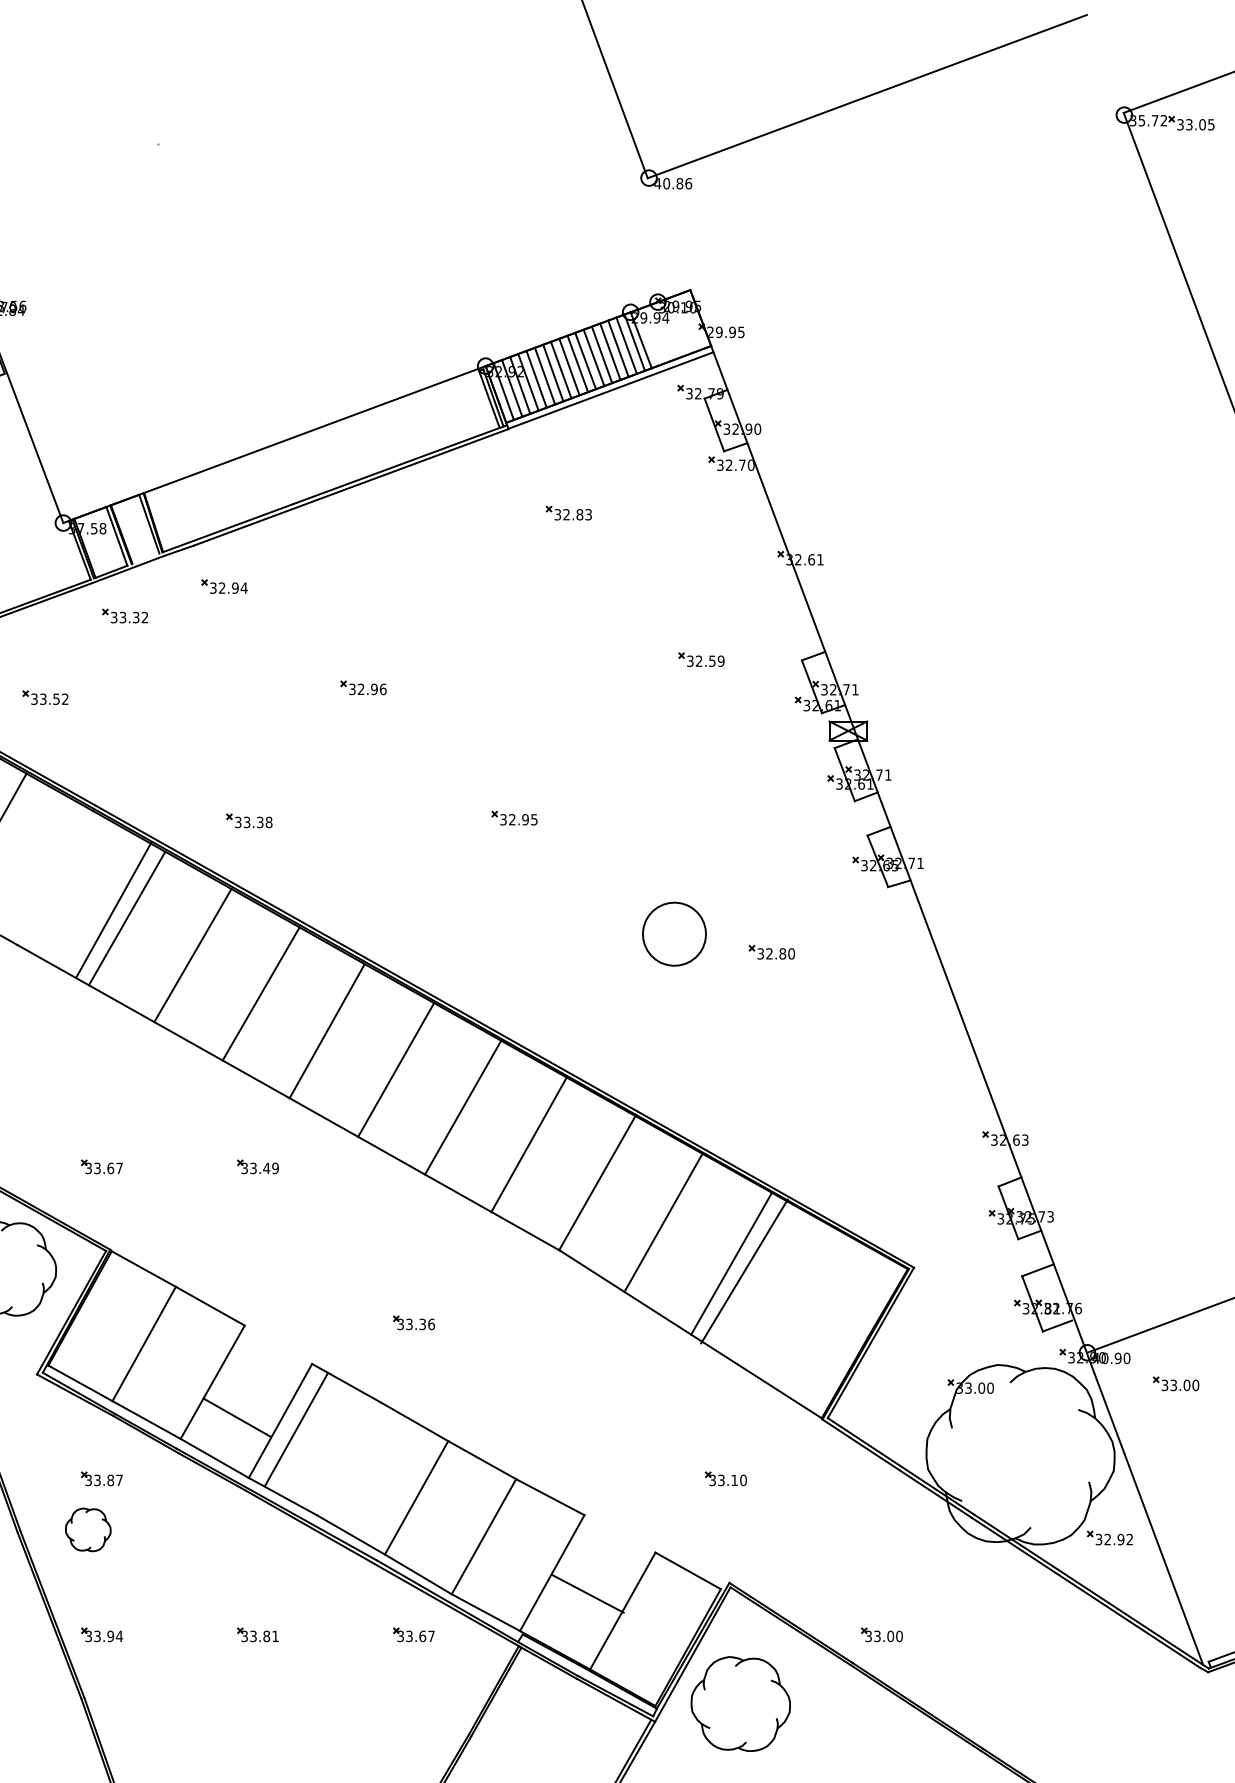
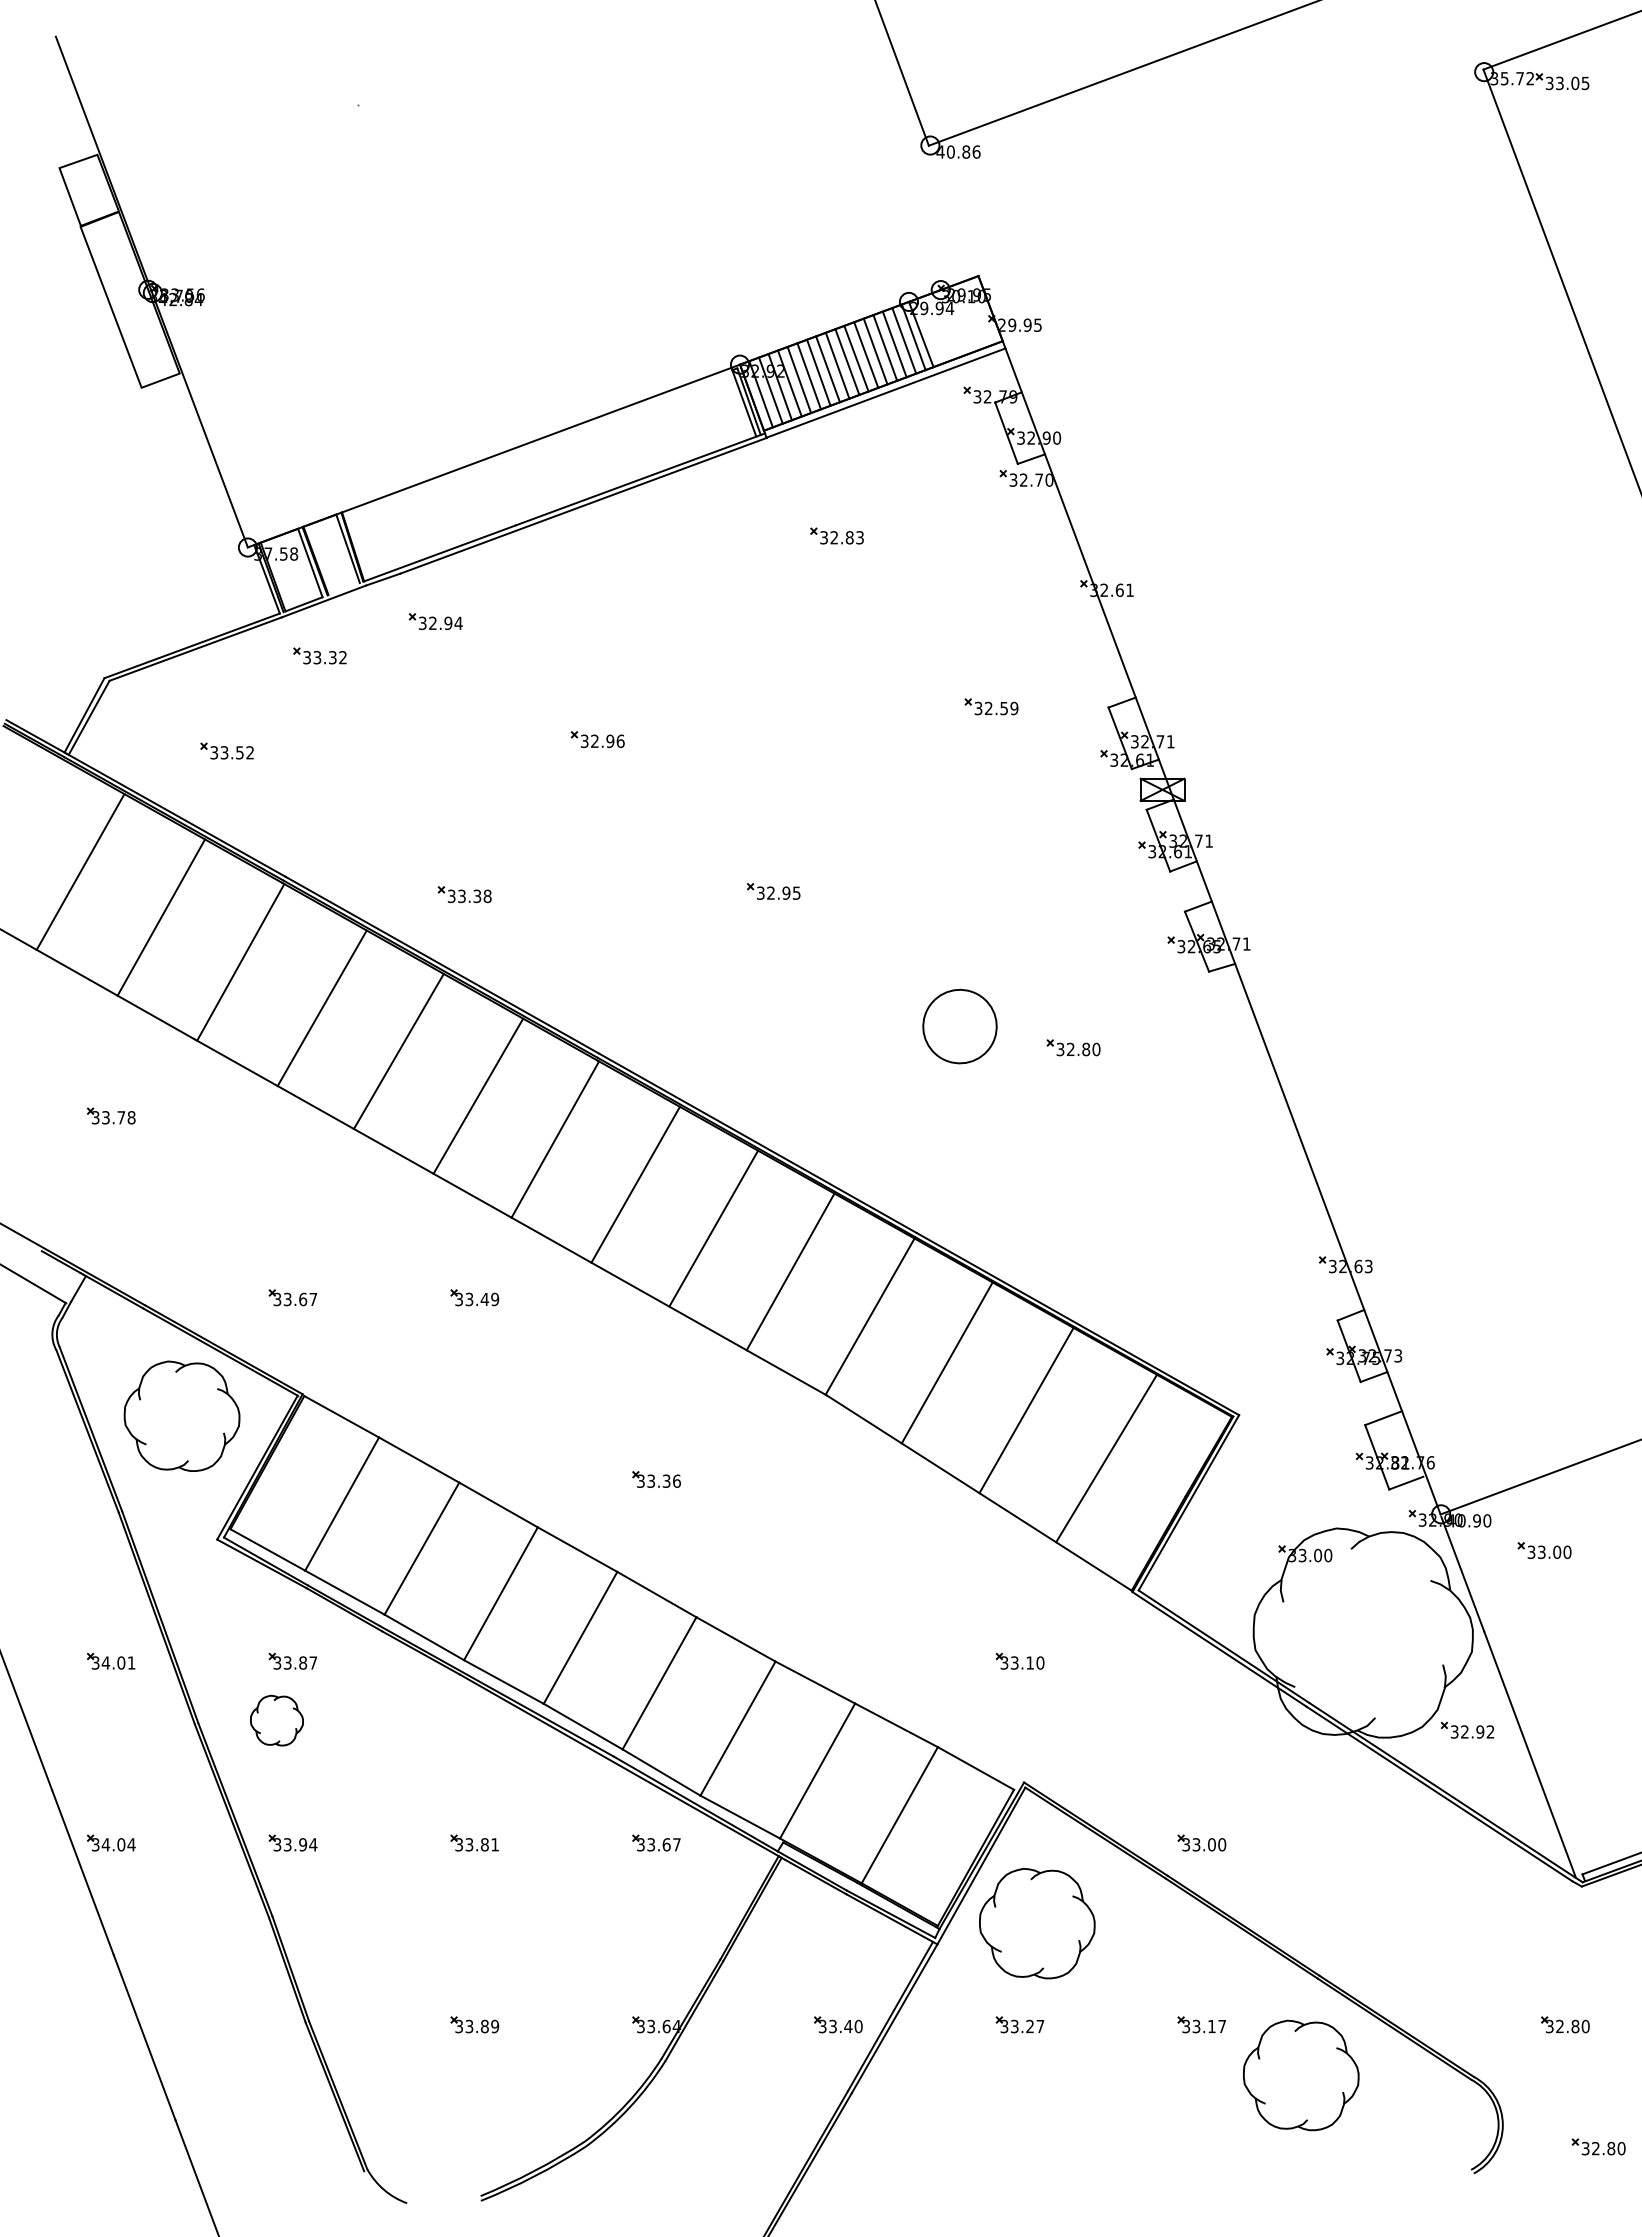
line: (113, 910) -> (240, 962), moved
line: (744, 1271) -> (1106, 1458), moved
line: (237, 1417) -> (498, 1504), moved
line: (296, 1429) -> (580, 1637), moved
line: (588, 1594) -> (896, 1725), moved

